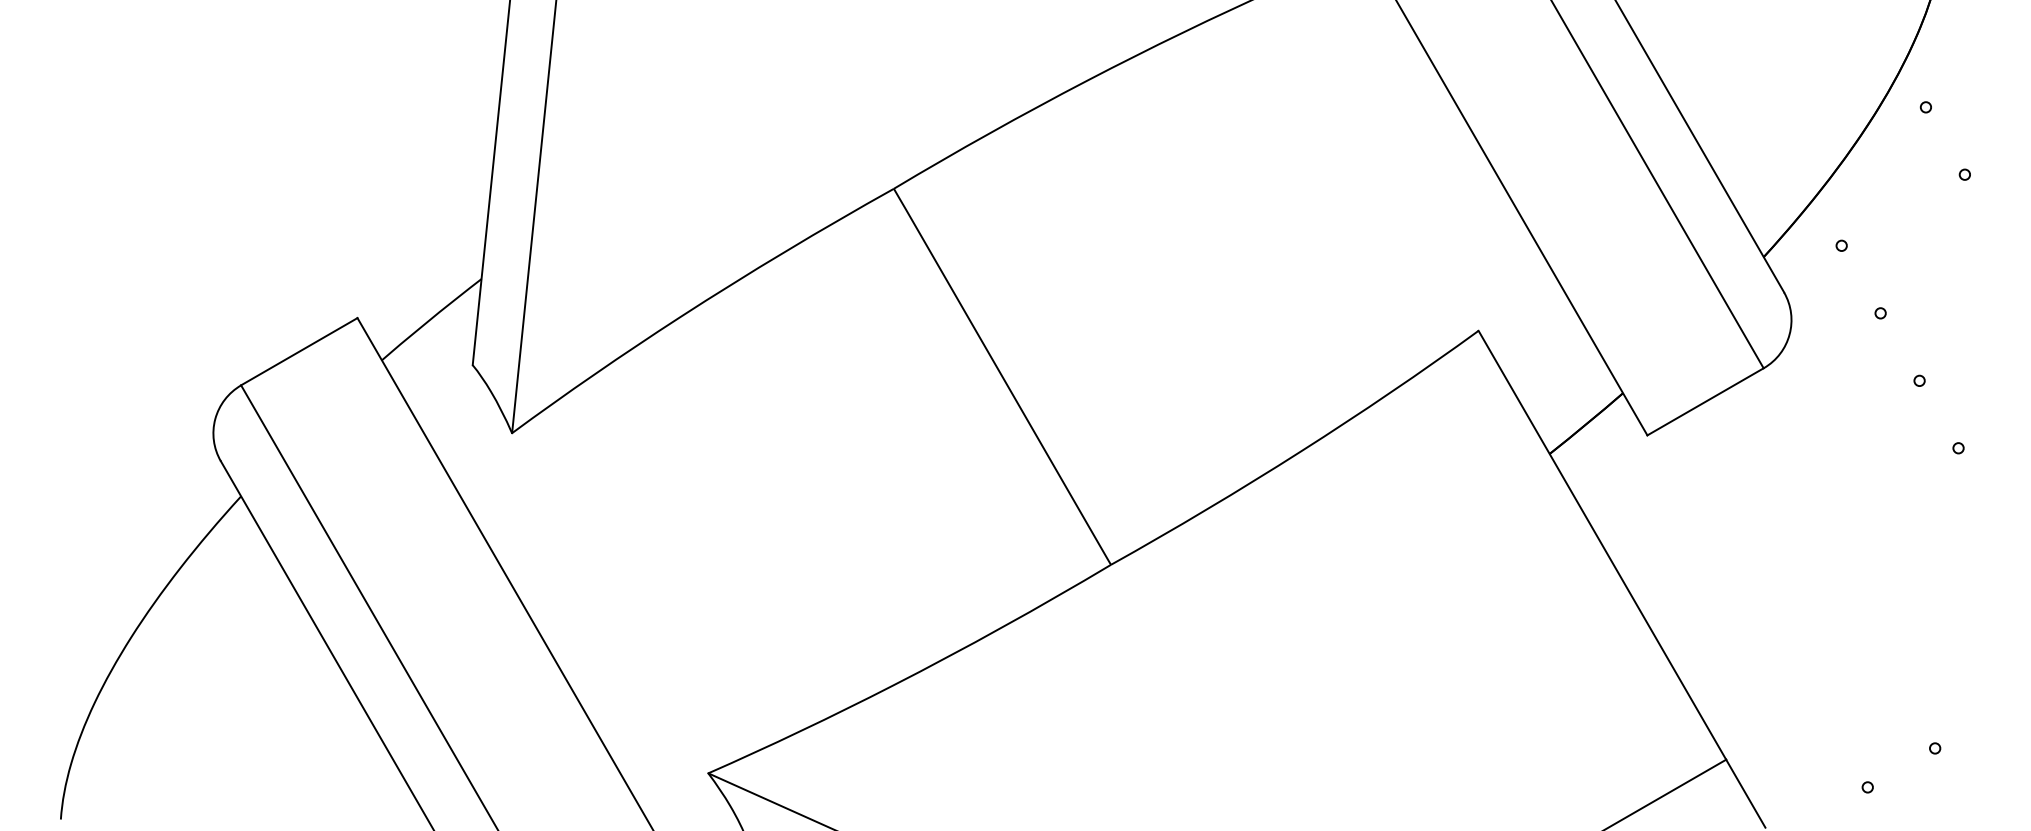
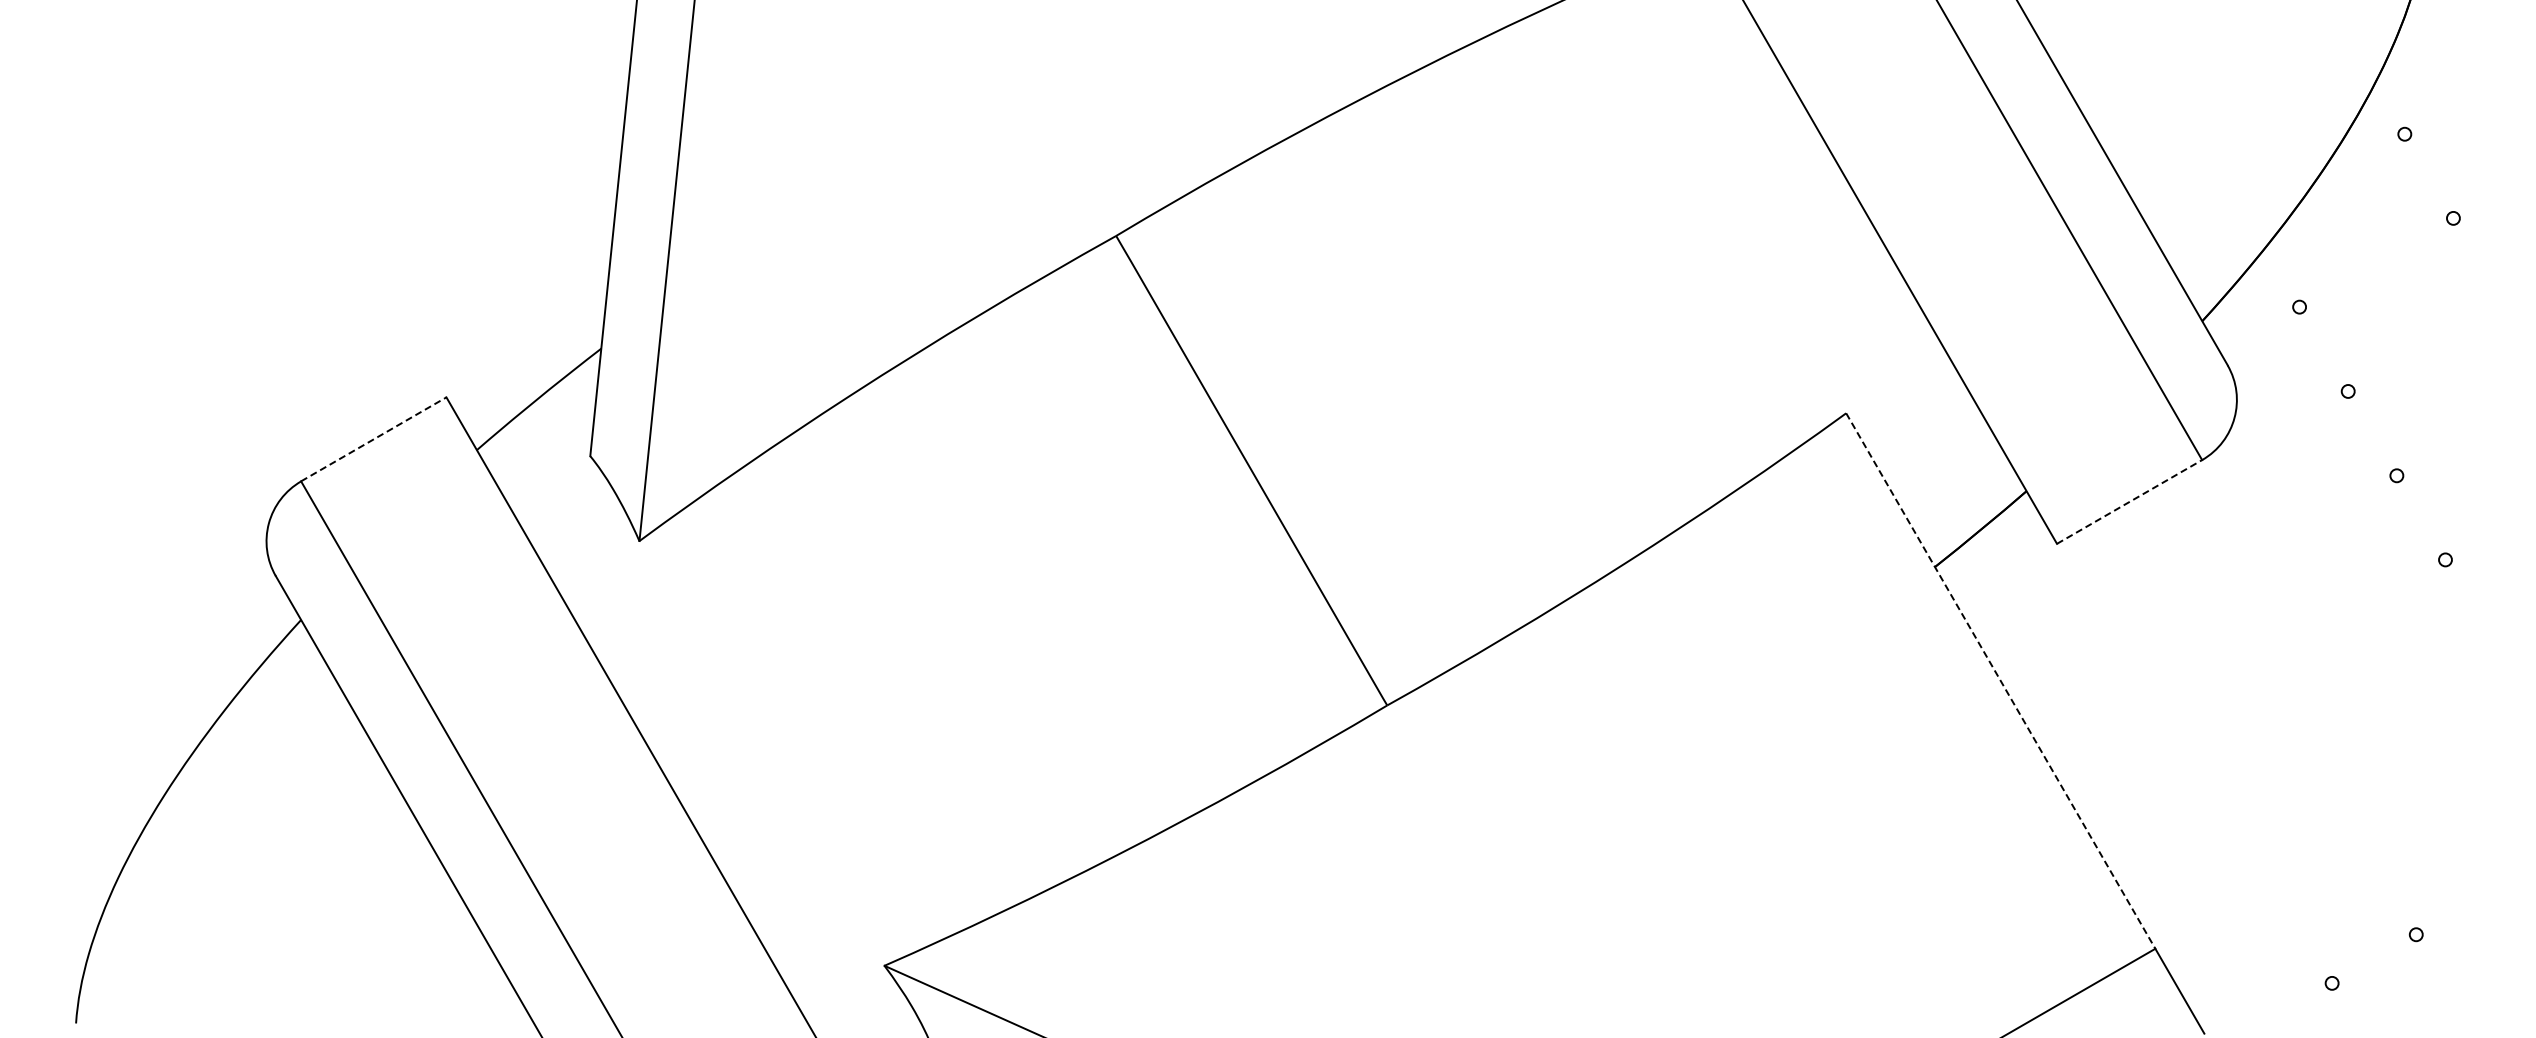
line: (299, 351) -> (373, 439), solid -> dashed
line: (1705, 401) -> (2129, 501), solid -> dashed
line: (1602, 545) -> (2001, 681), solid -> dashed

